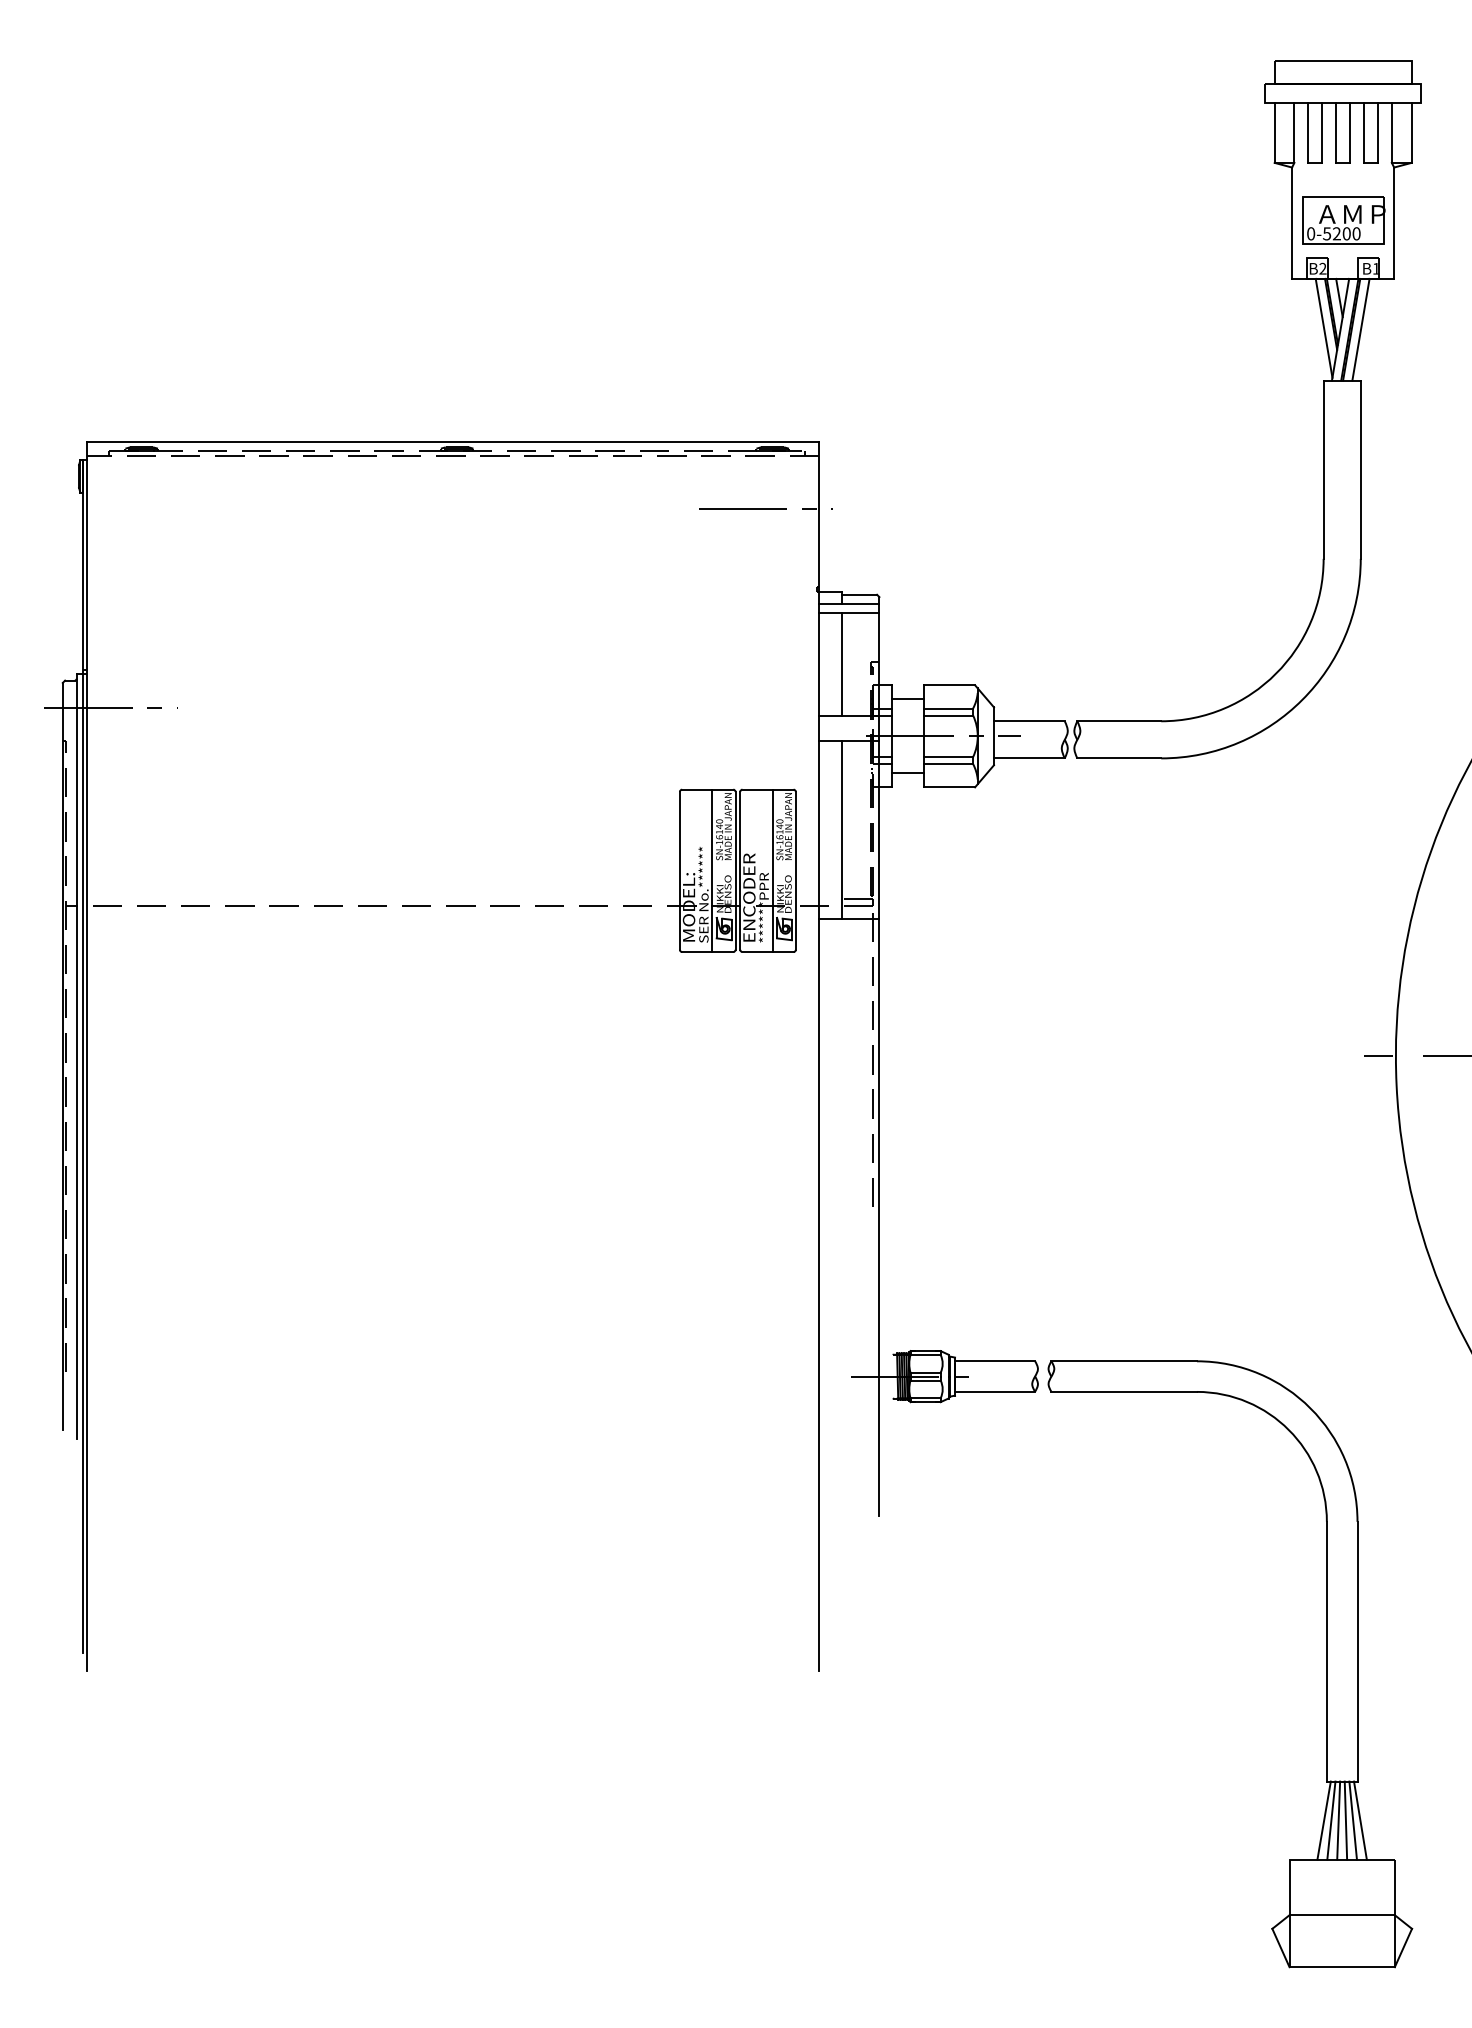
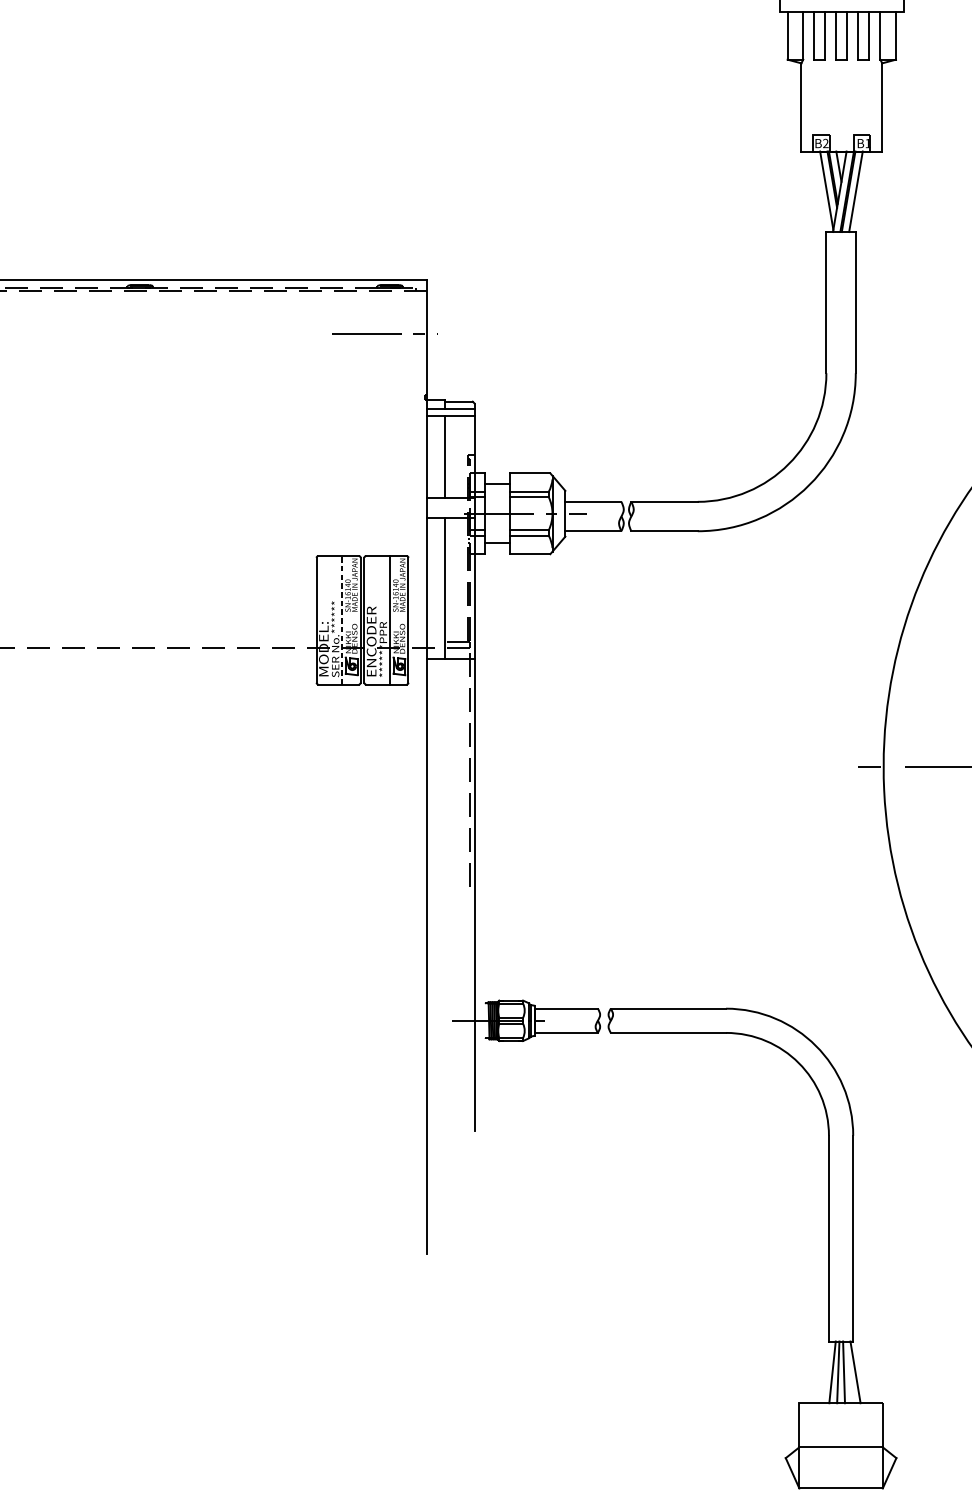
part: (1343, 220) -> (842, 105), removed
line: (712, 870) -> (342, 620), solid -> dashed
line: (1323, 1820) -> (826, 1372), removed
line: (1352, 1820) -> (849, 1372), removed

